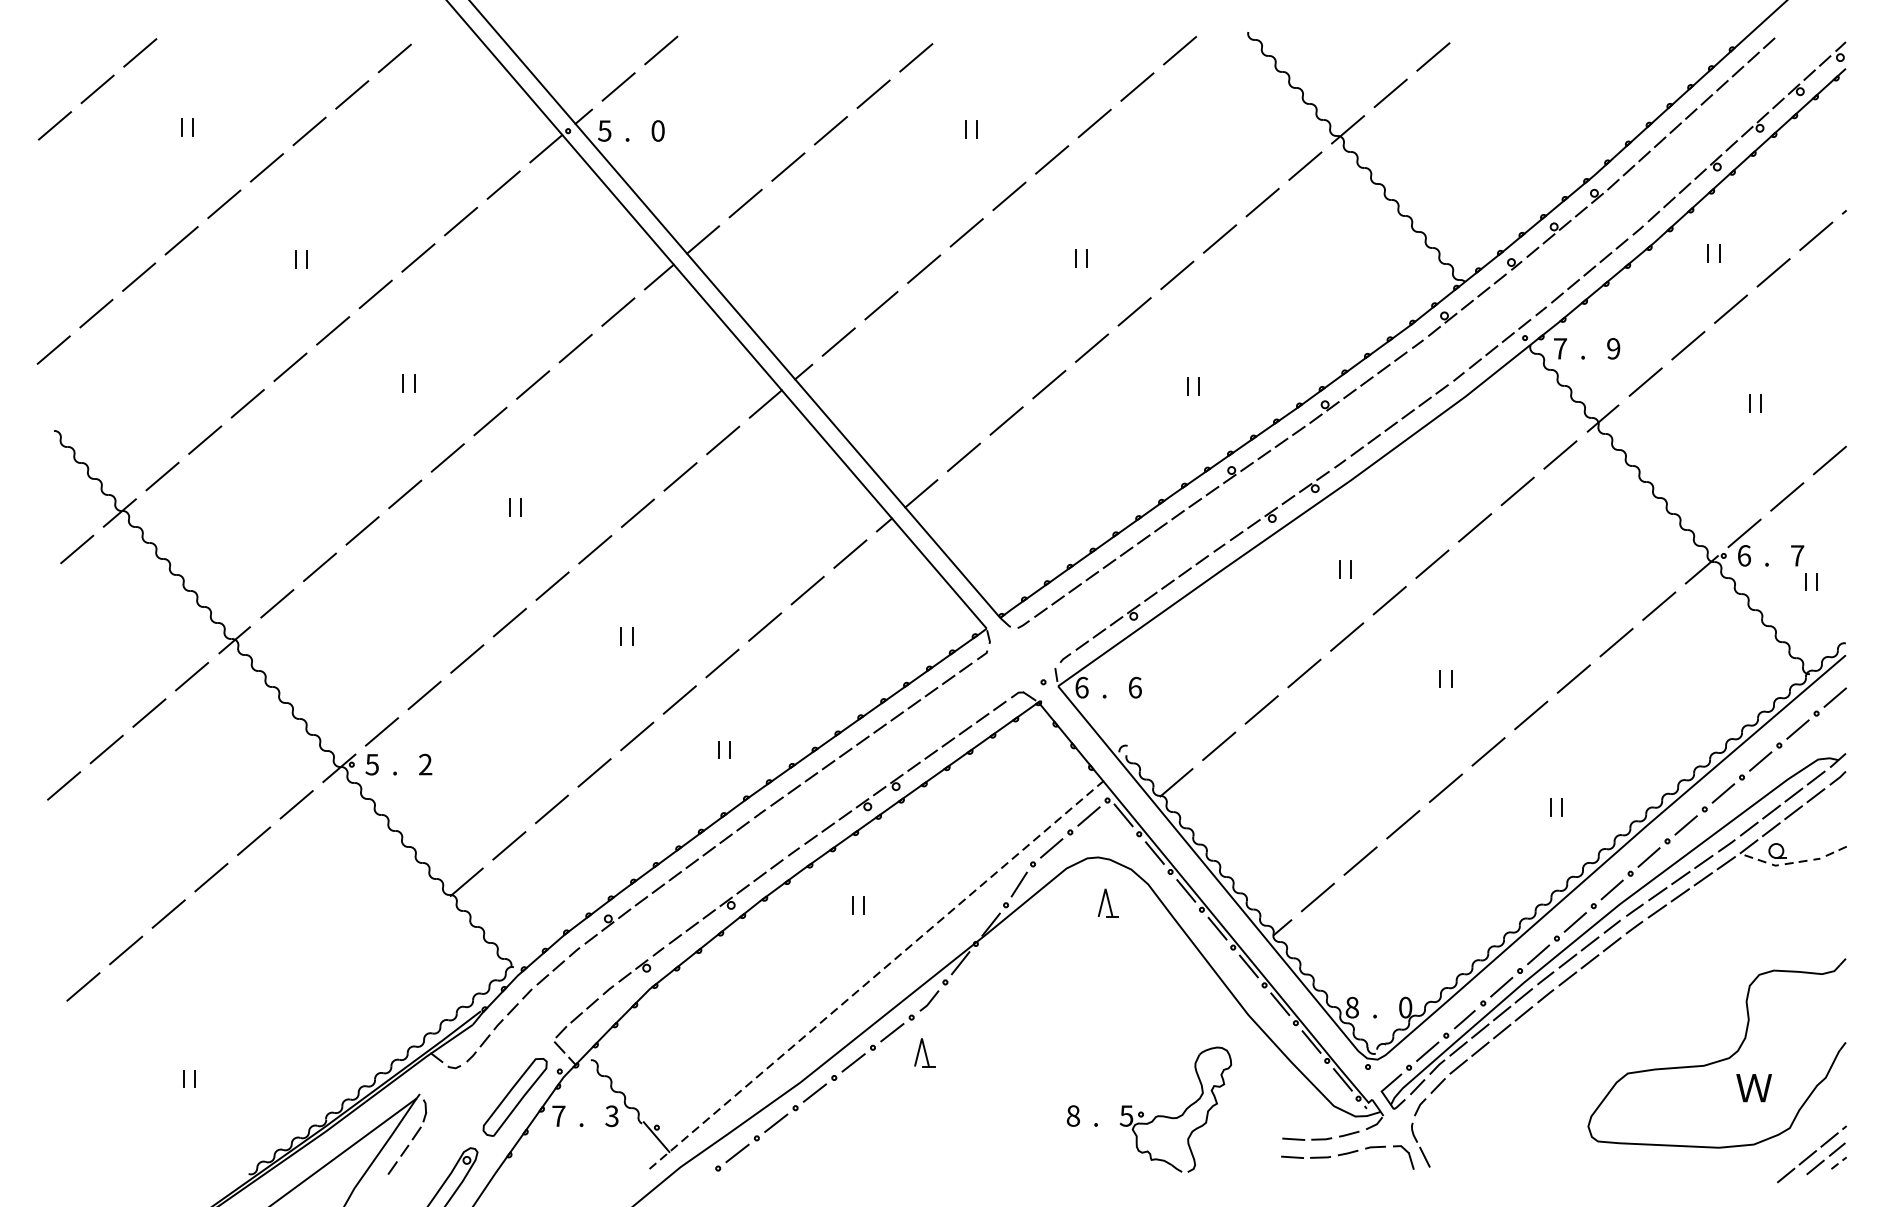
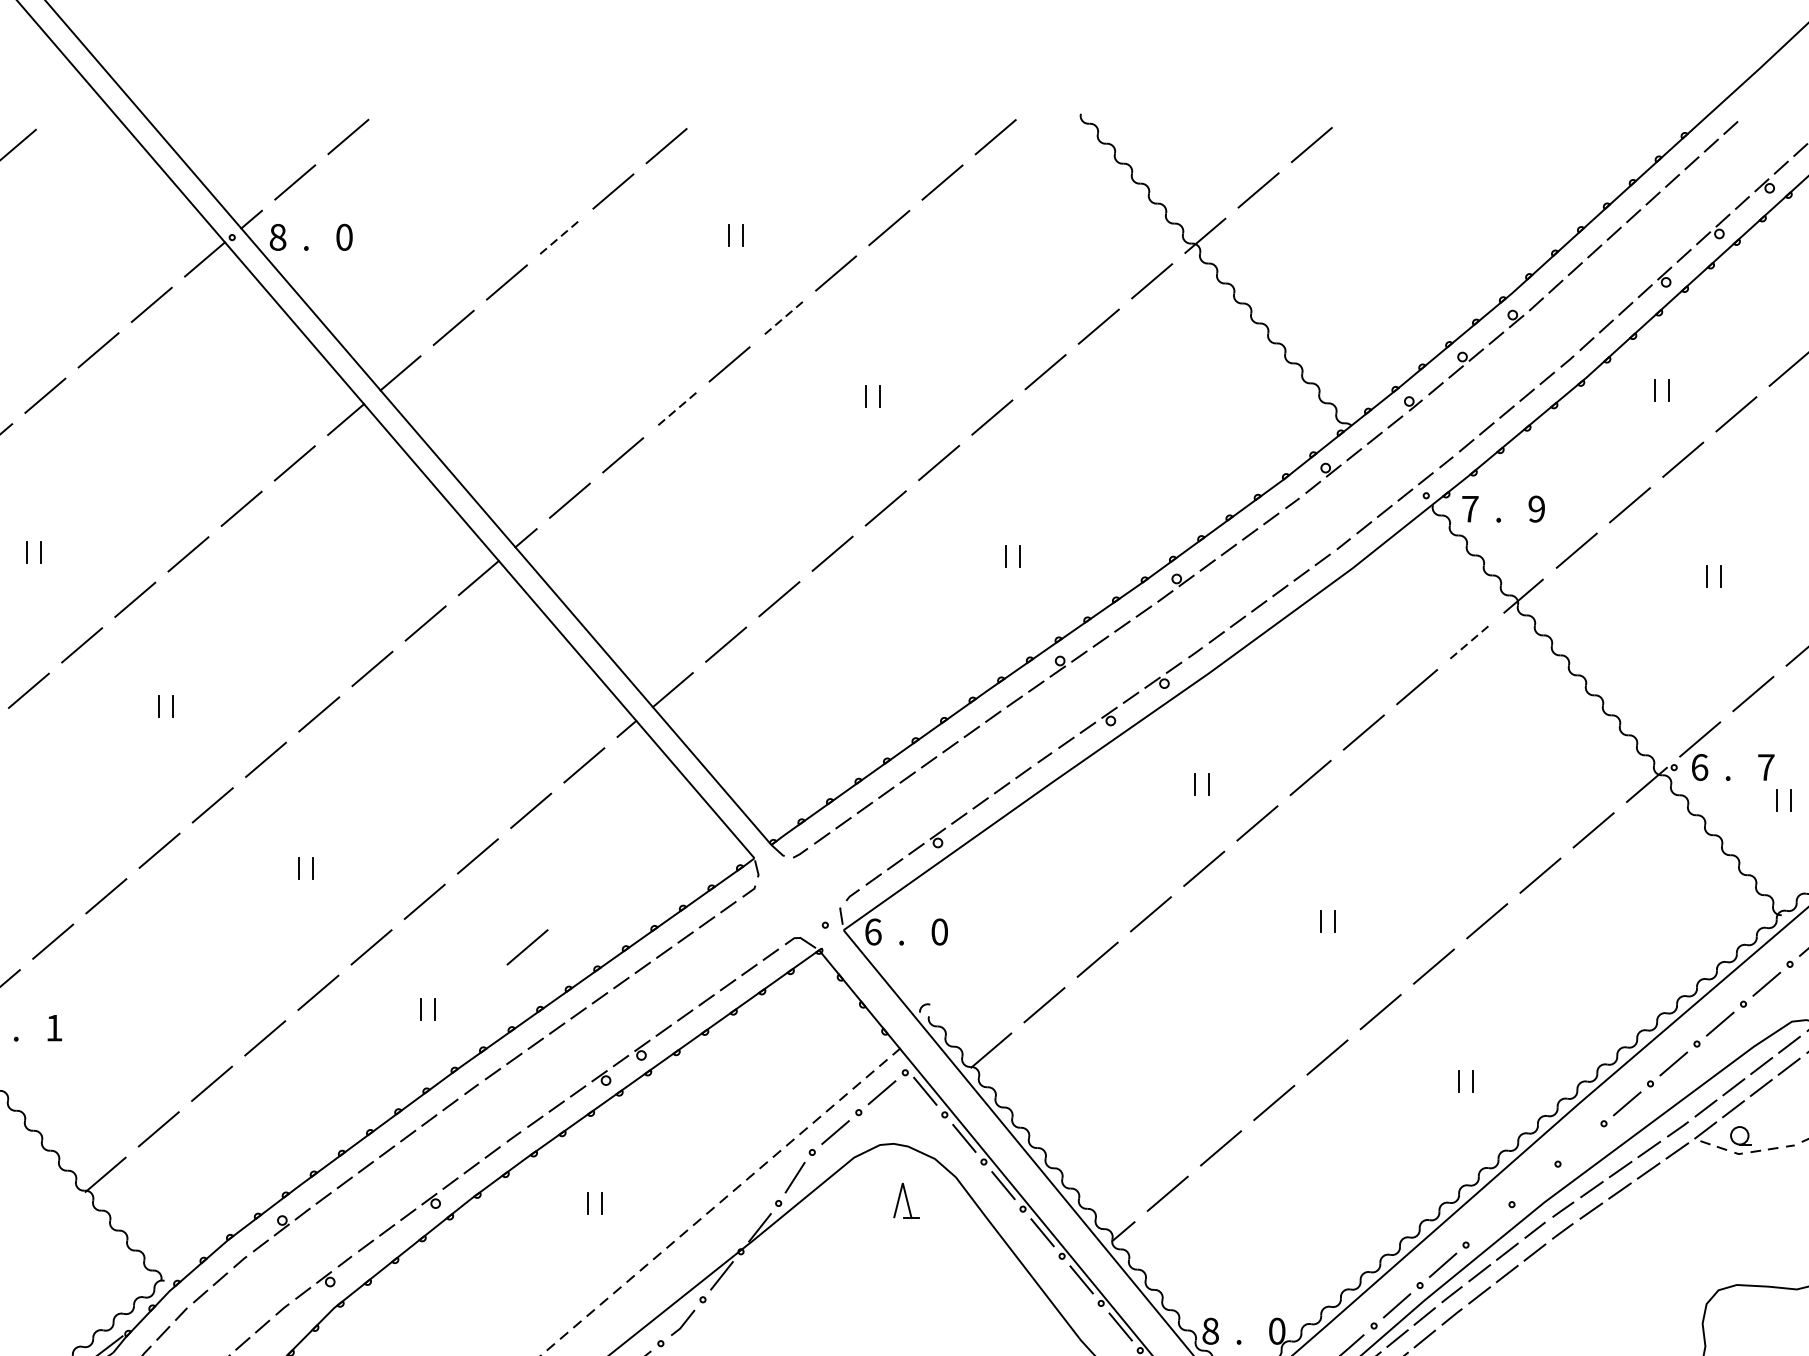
text: (604, 130) -> (277, 236), 5 -> 8
line: (831, 130) -> (560, 236), solid -> dashed
line: (1009, 196) -> (782, 319), solid -> dashed
line: (923, 269) -> (675, 410), solid -> dashed
line: (1560, 454) -> (1470, 641), solid -> dashed
text: (1134, 687) -> (938, 931), 6 -> 0
line: (804, 699) -> (527, 946), added
text: (425, 764) -> (54, 1027), 2 -> 1
line: (1648, 857) -> (1580, 1143), removed
line: (1611, 889) -> (1534, 1183), removed
line: (1574, 922) -> (1487, 1224), removed

